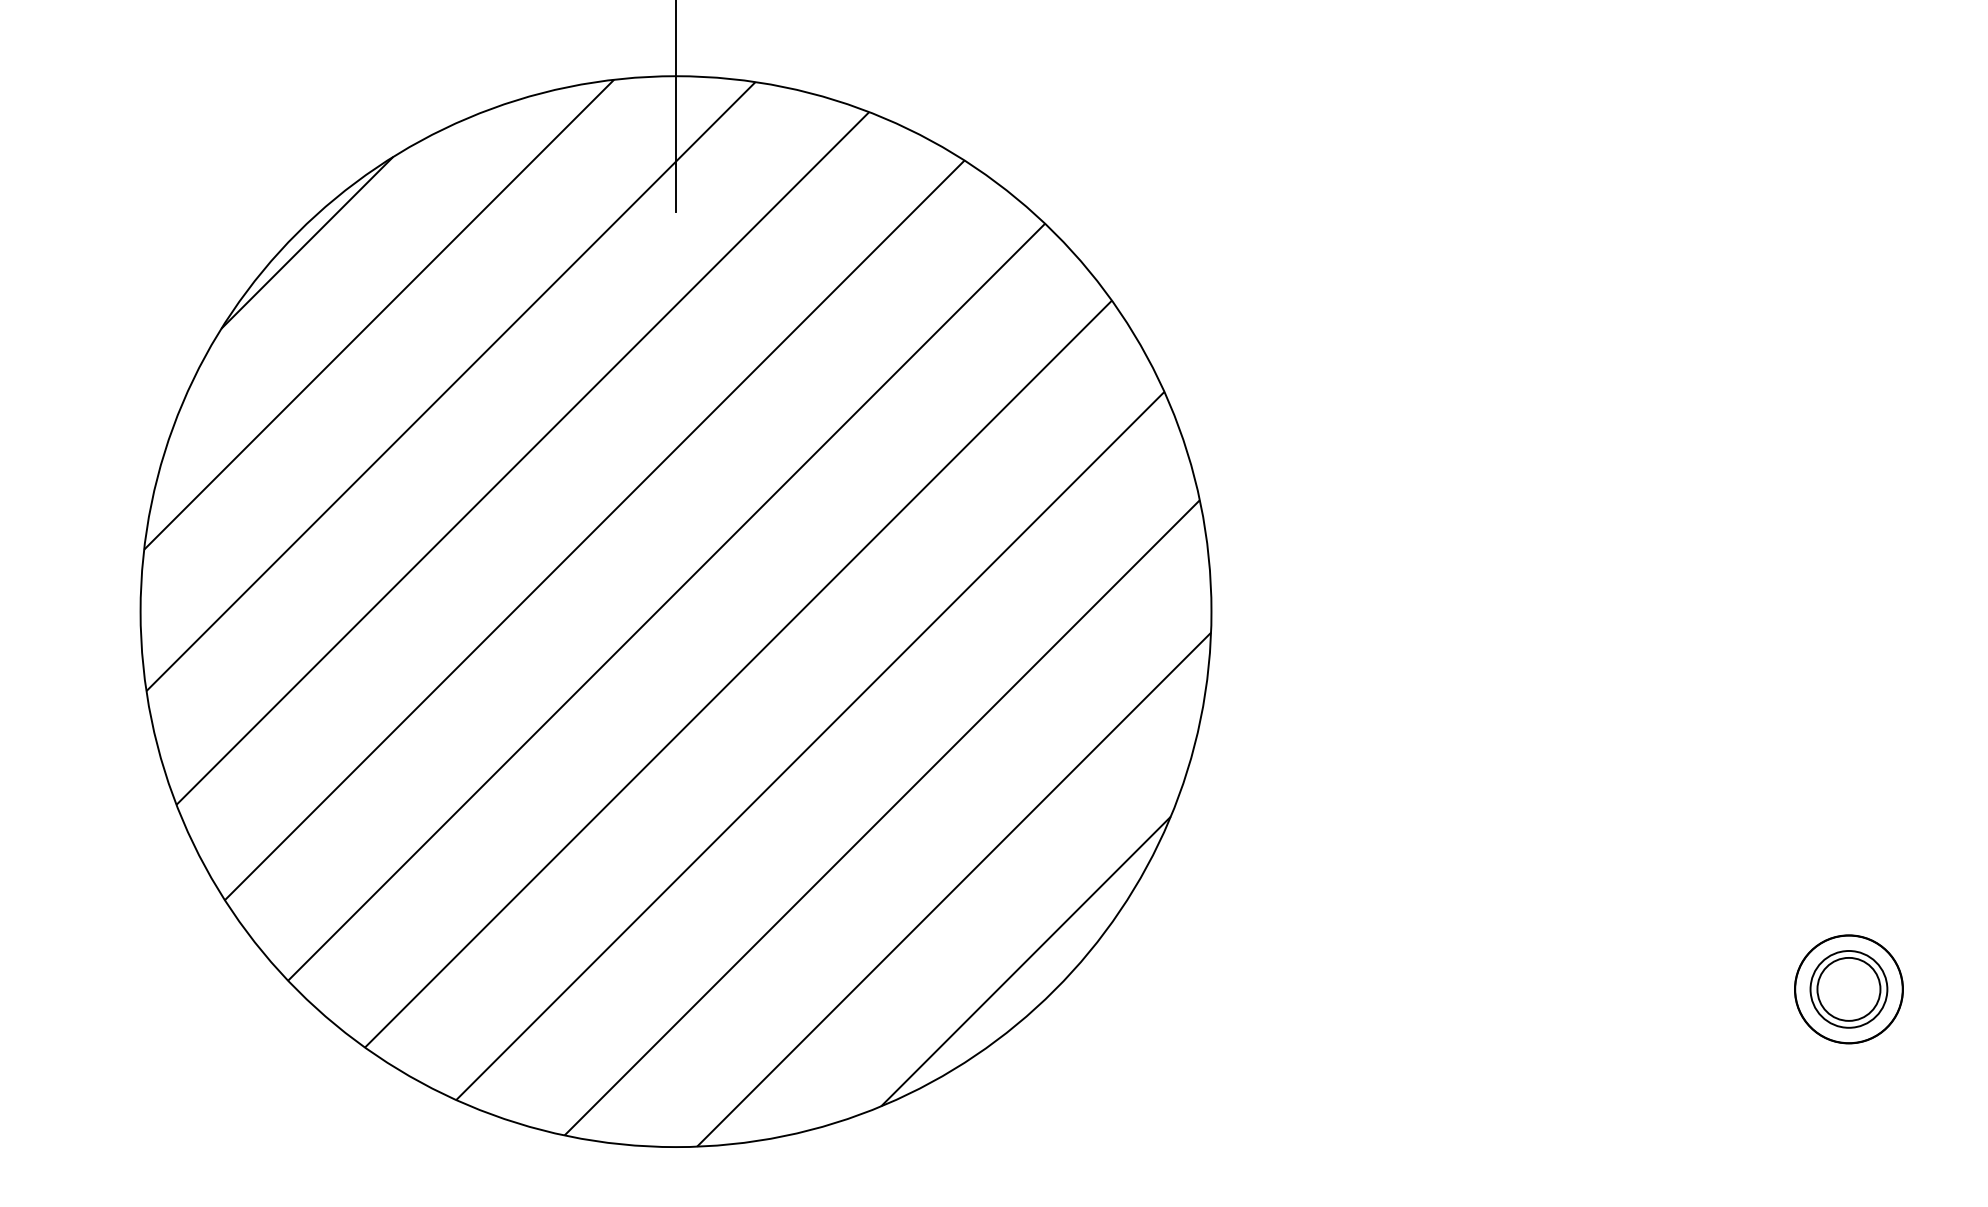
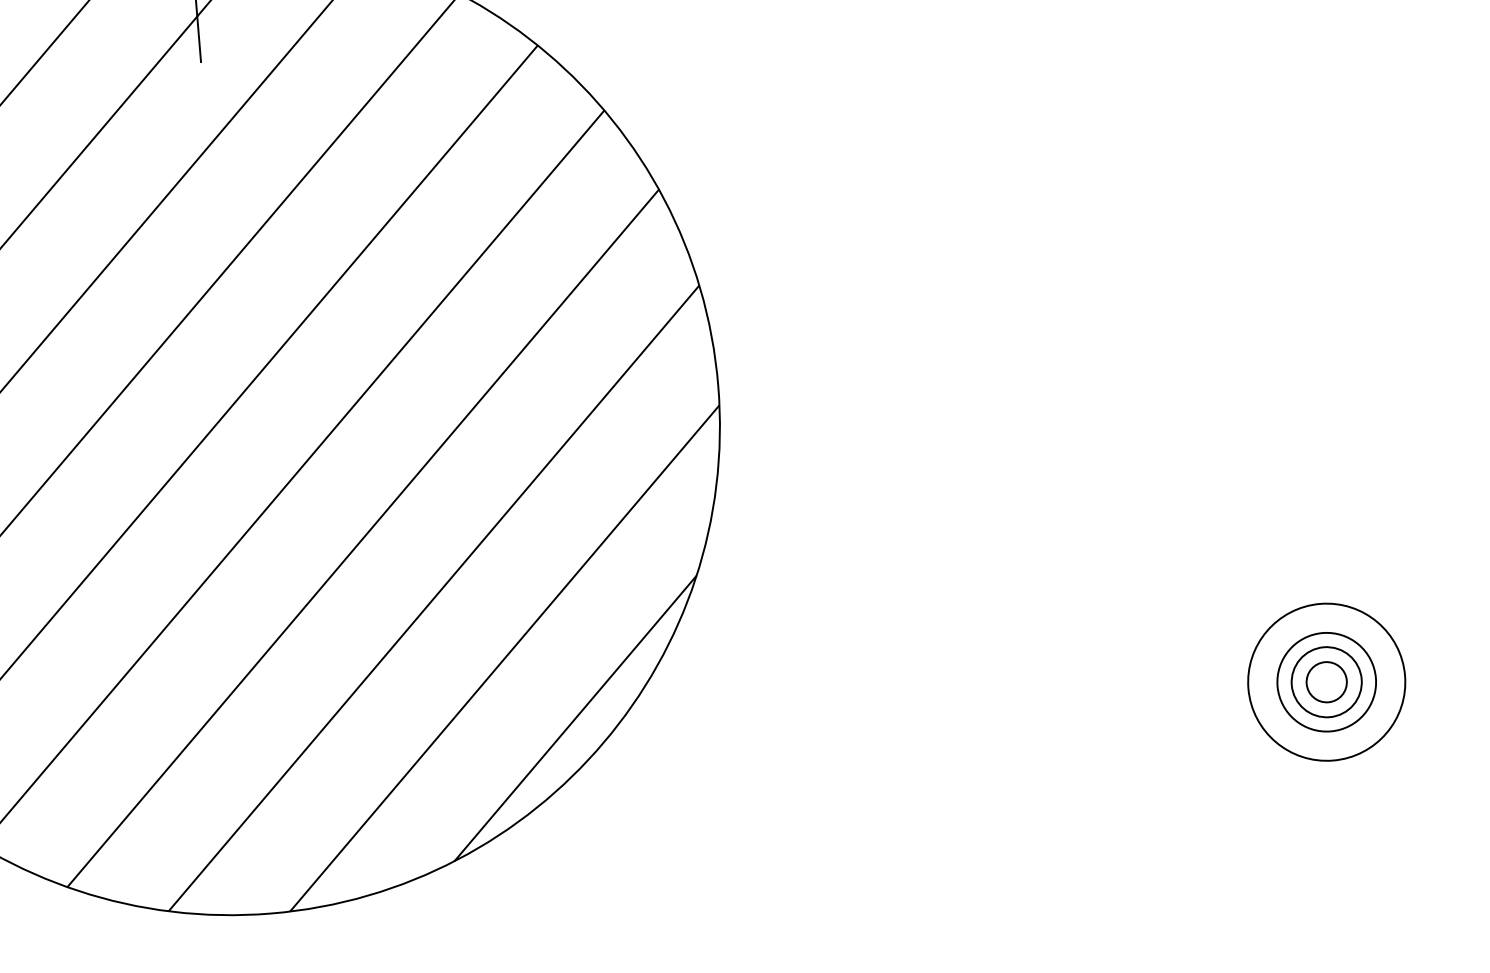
circle: (1848, 988) -> (1326, 681), size x0.7
circle: (1848, 989) -> (1326, 682), size x1.6

